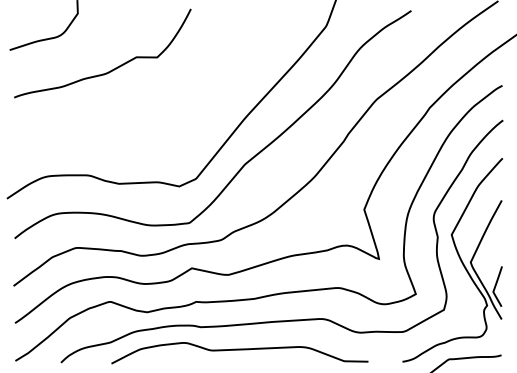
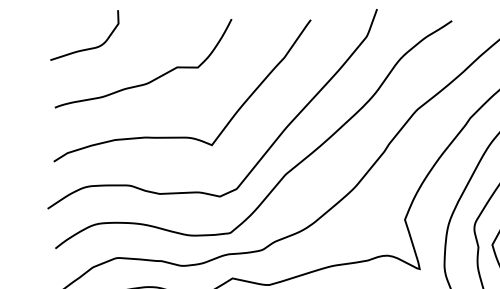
curve: (141, 126) -> (182, 136), added

